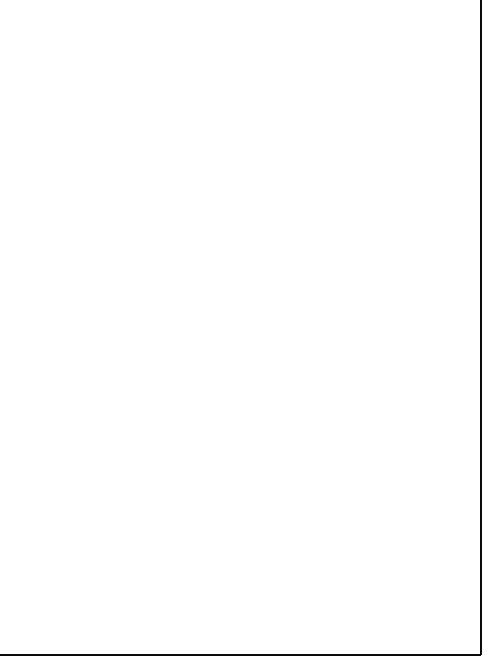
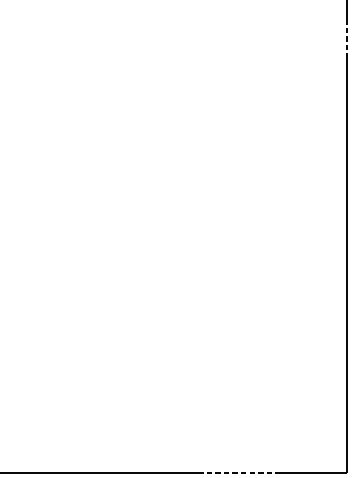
line: (480, 101) -> (346, 41), solid -> dashed
line: (344, 654) -> (240, 473), solid -> dashed

